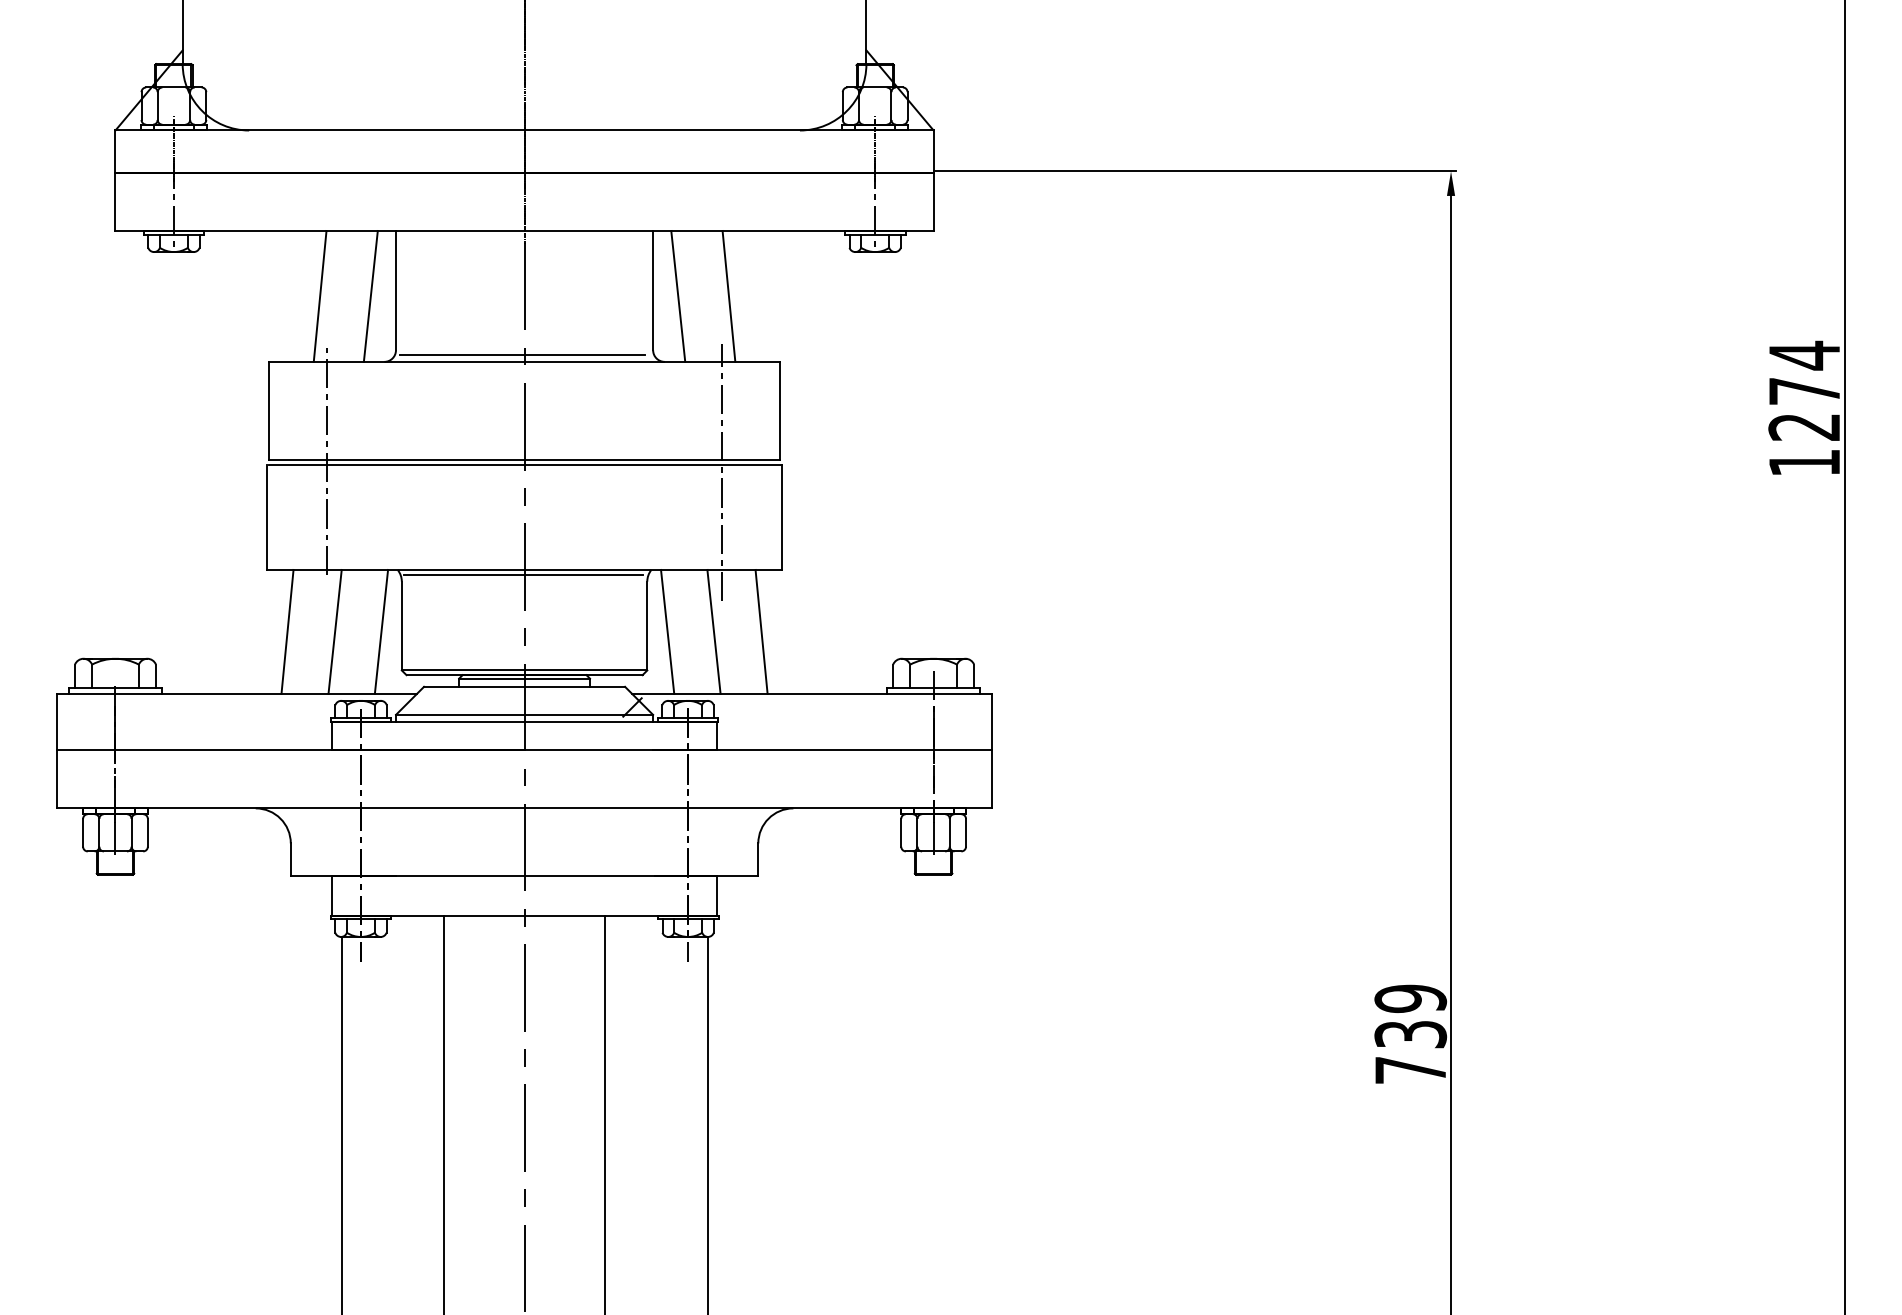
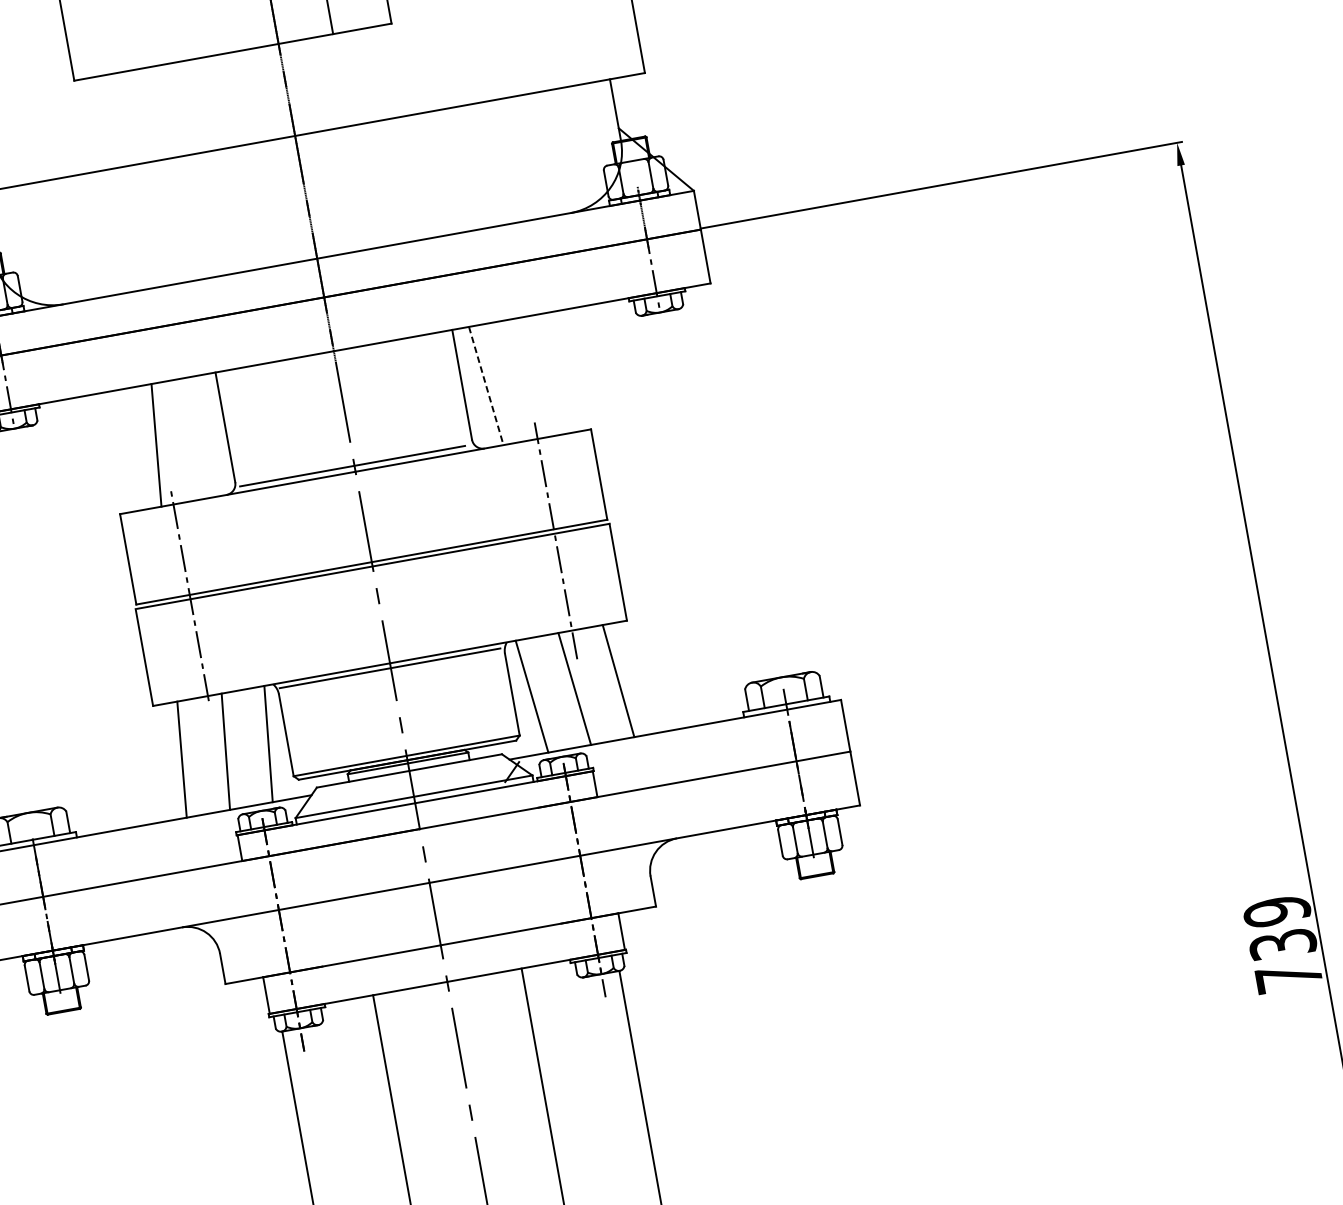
line: (370, 296) -> (202, 437), removed
line: (678, 296) -> (486, 386), solid -> dashed
line: (728, 296) -> (532, 377), removed

